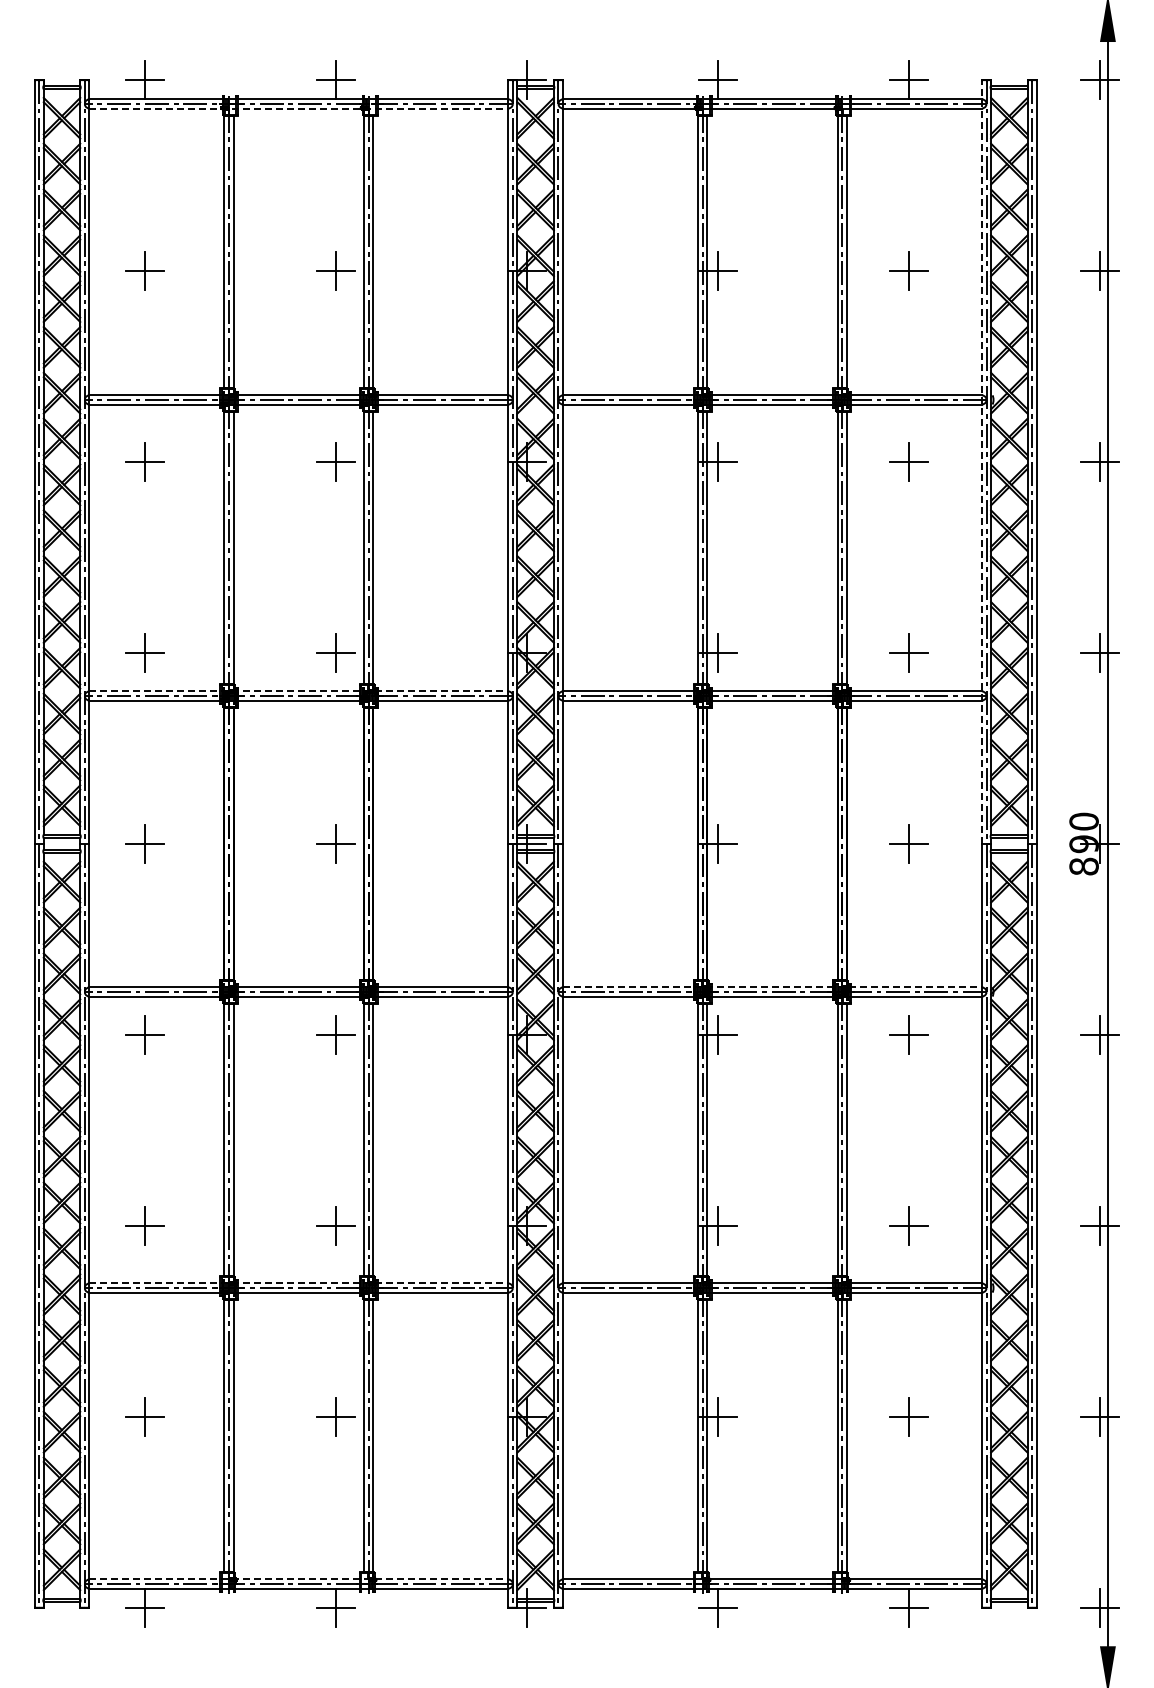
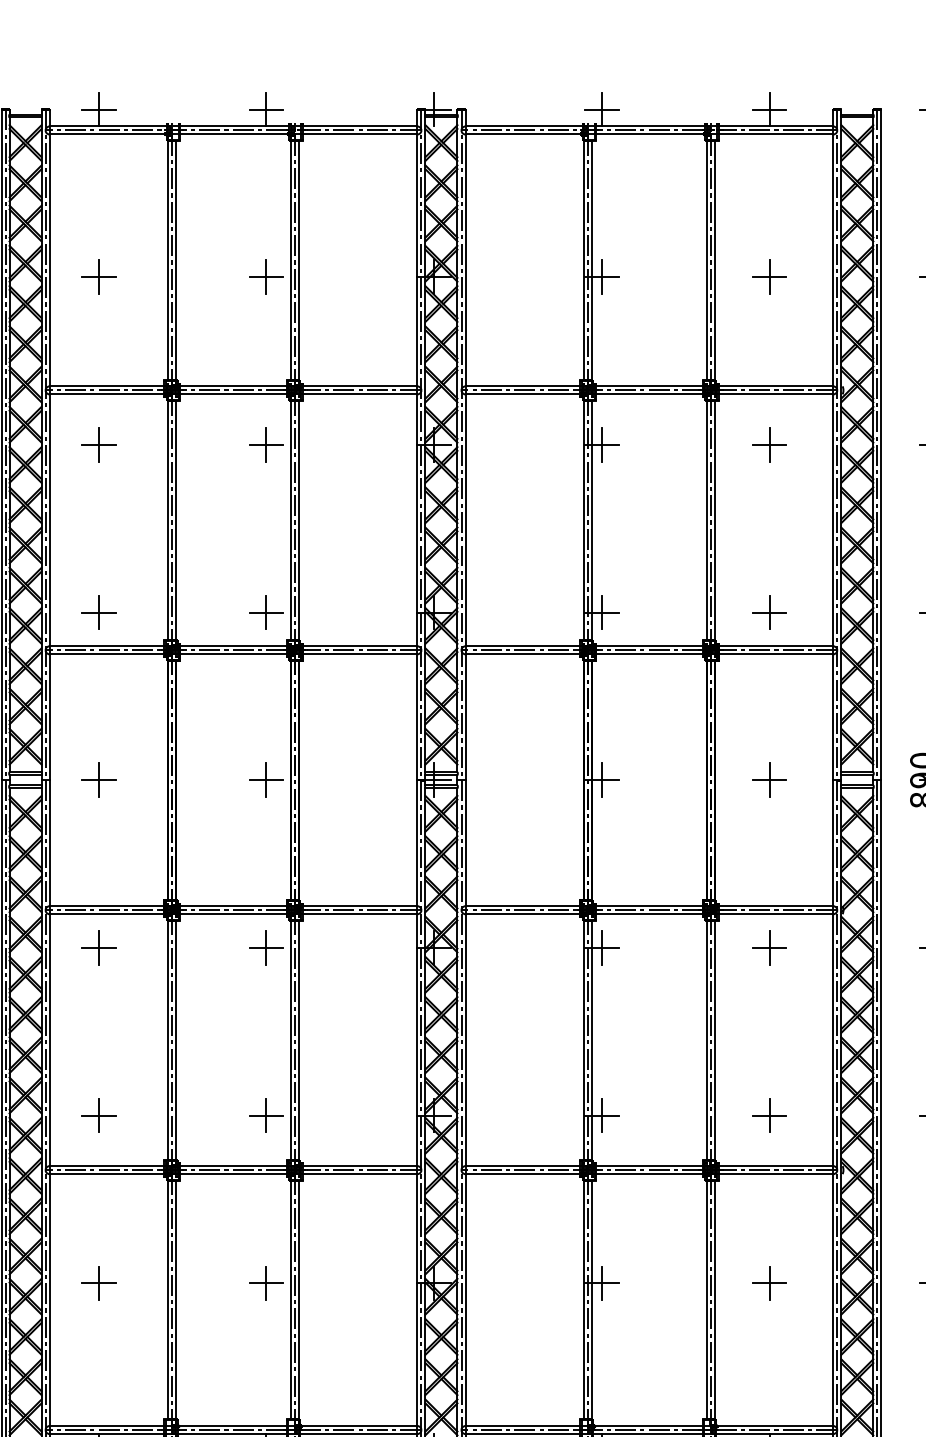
line: (299, 108) -> (234, 134), dashed -> solid
line: (981, 462) -> (832, 445), dashed -> solid
line: (299, 691) -> (234, 646), dashed -> solid
line: (772, 987) -> (649, 906), dashed -> solid
line: (299, 1283) -> (234, 1166), dashed -> solid
line: (299, 1579) -> (234, 1426), dashed -> solid

